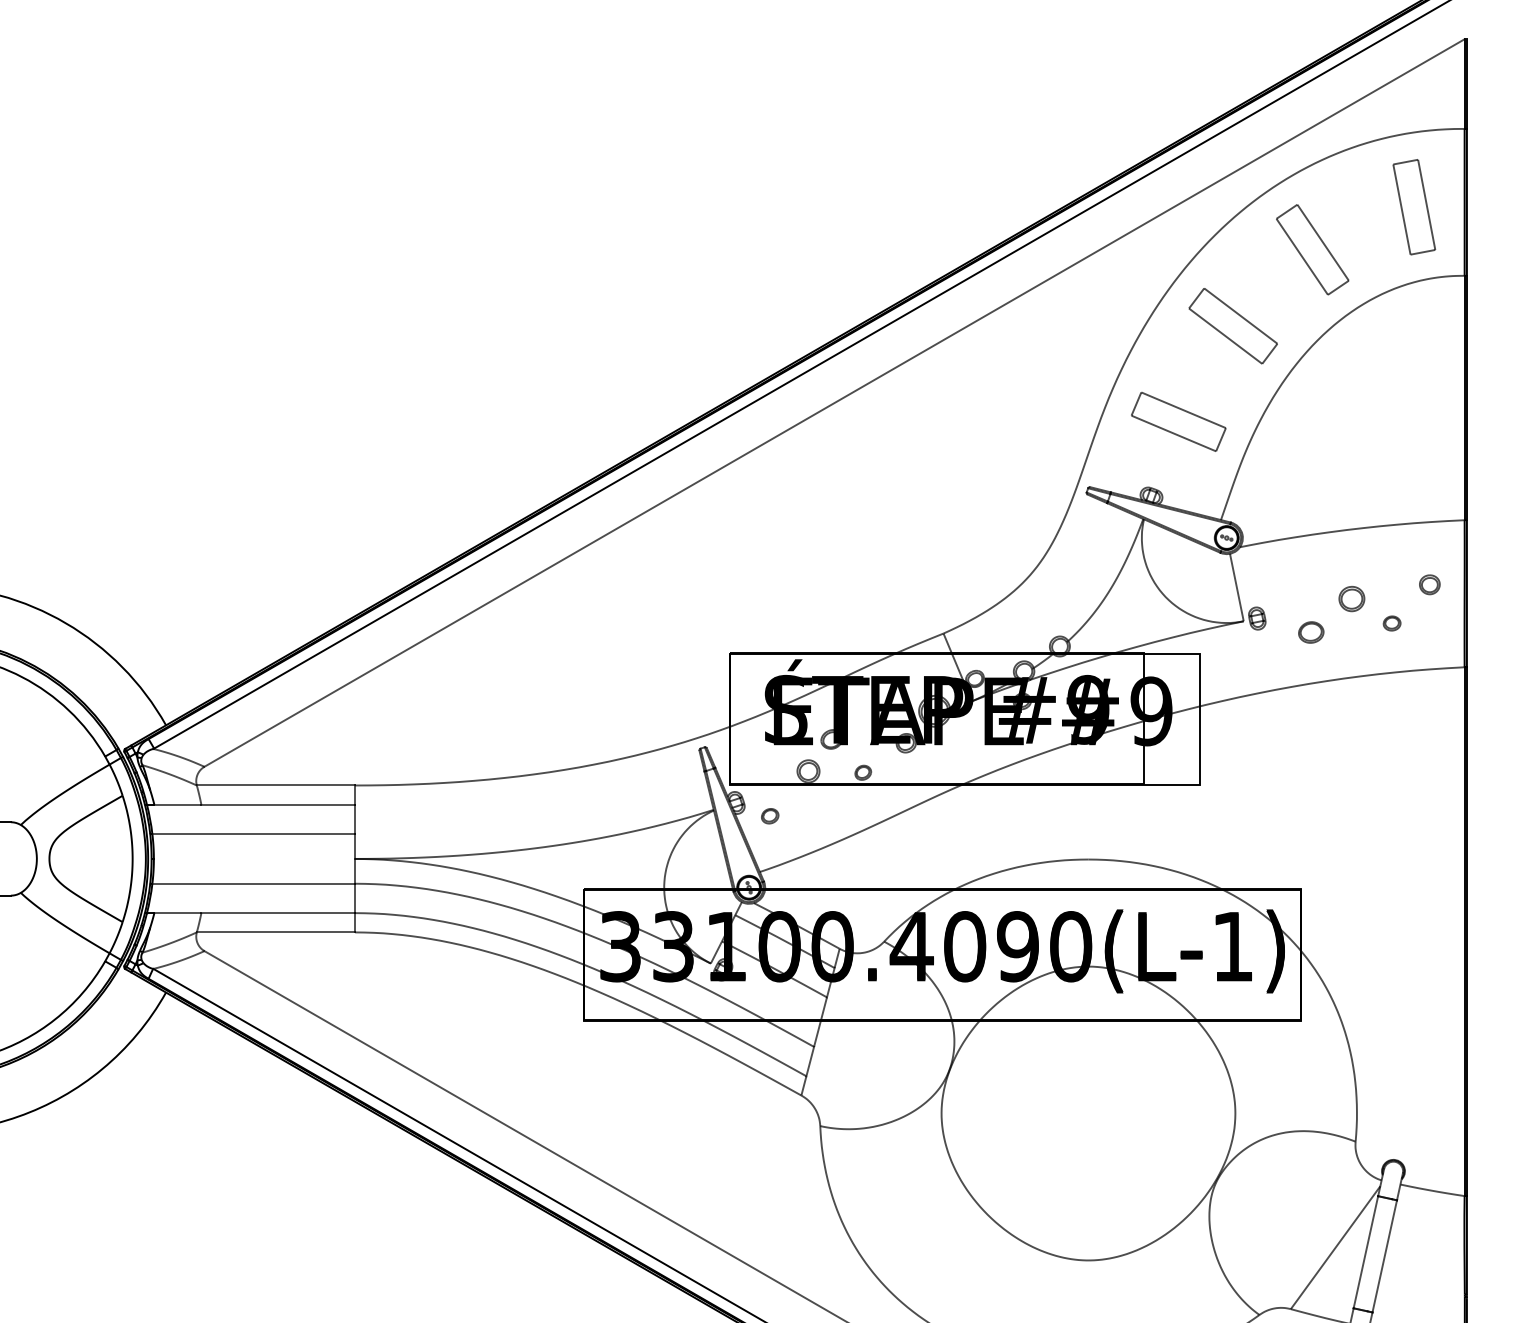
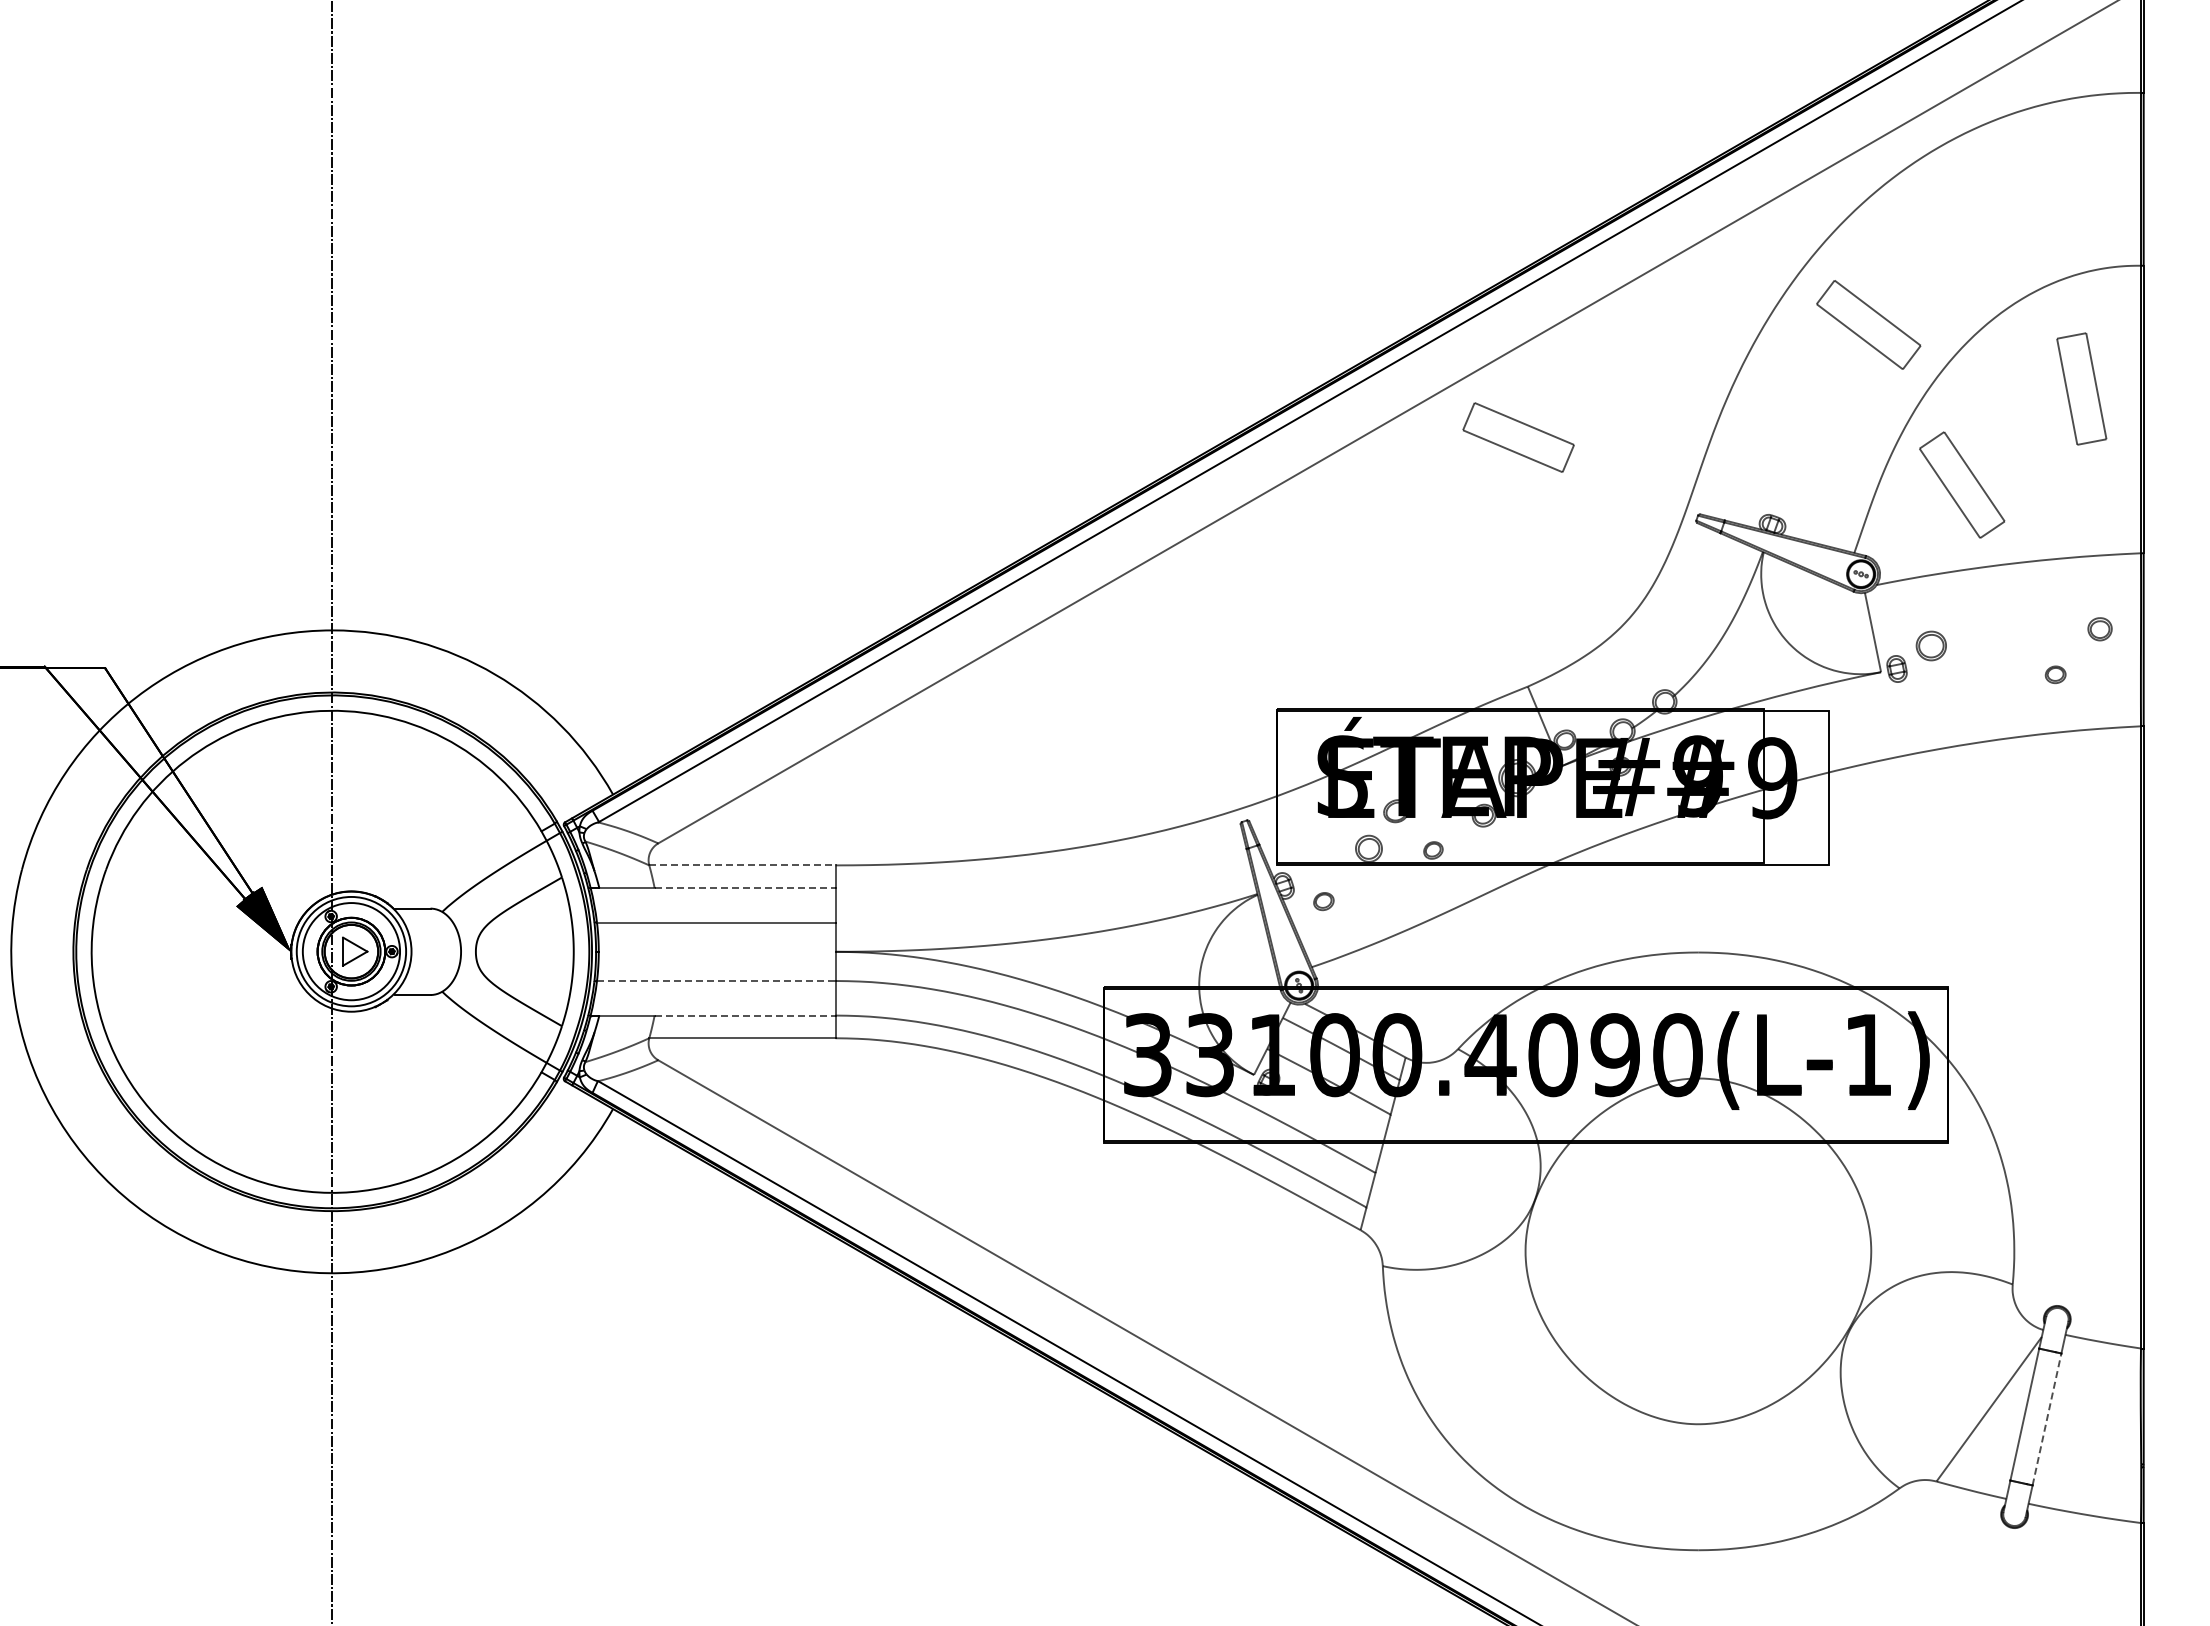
part: (1414, 206) -> (2081, 388), moved
part: (1312, 249) -> (1962, 484), moved
part: (1178, 421) -> (1518, 437), moved
part: (1351, 598) -> (1930, 645), moved
part: (1311, 632) -> (1960, 685), removed
line: (276, 785) -> (742, 865), solid -> dashed
line: (278, 805) -> (745, 888), solid -> dashed
line: (253, 883) -> (716, 980), solid -> dashed
line: (278, 913) -> (745, 1015), solid -> dashed
line: (1385, 1256) -> (2047, 1419), solid -> dashed

